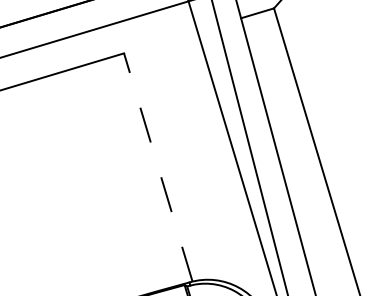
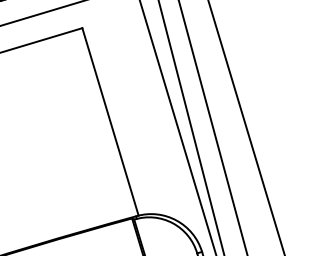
line: (158, 166) -> (110, 121), dashed -> solid

